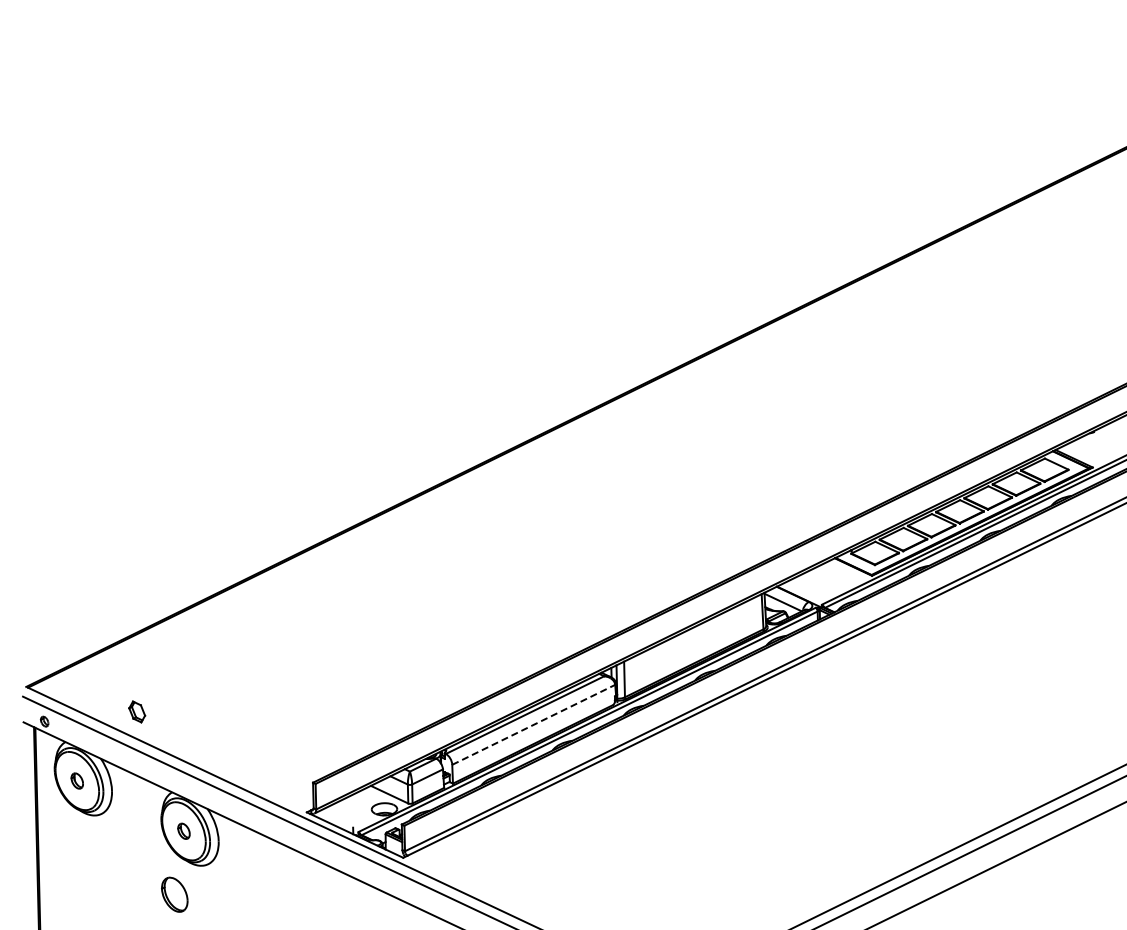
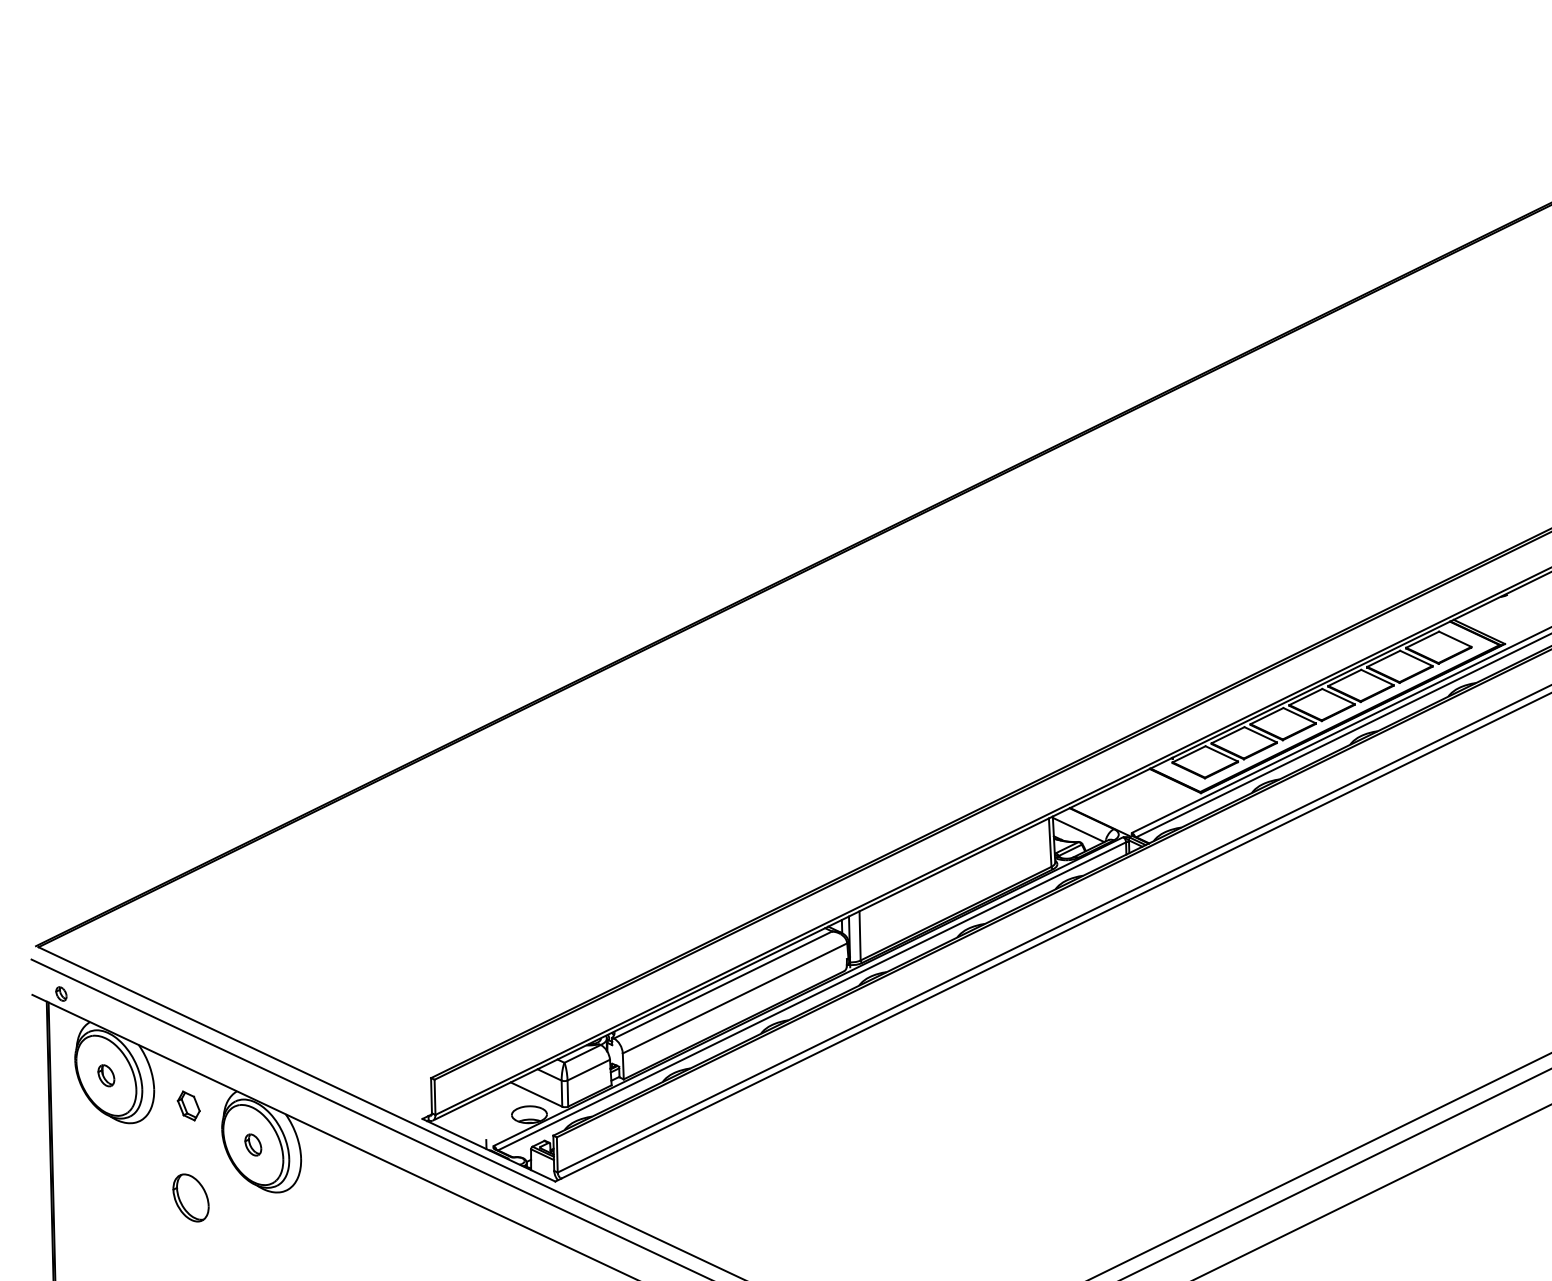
part: (137, 711) -> (189, 1105), moved
line: (533, 724) -> (734, 997), dashed -> solid
part: (174, 894) -> (190, 1197), moved

